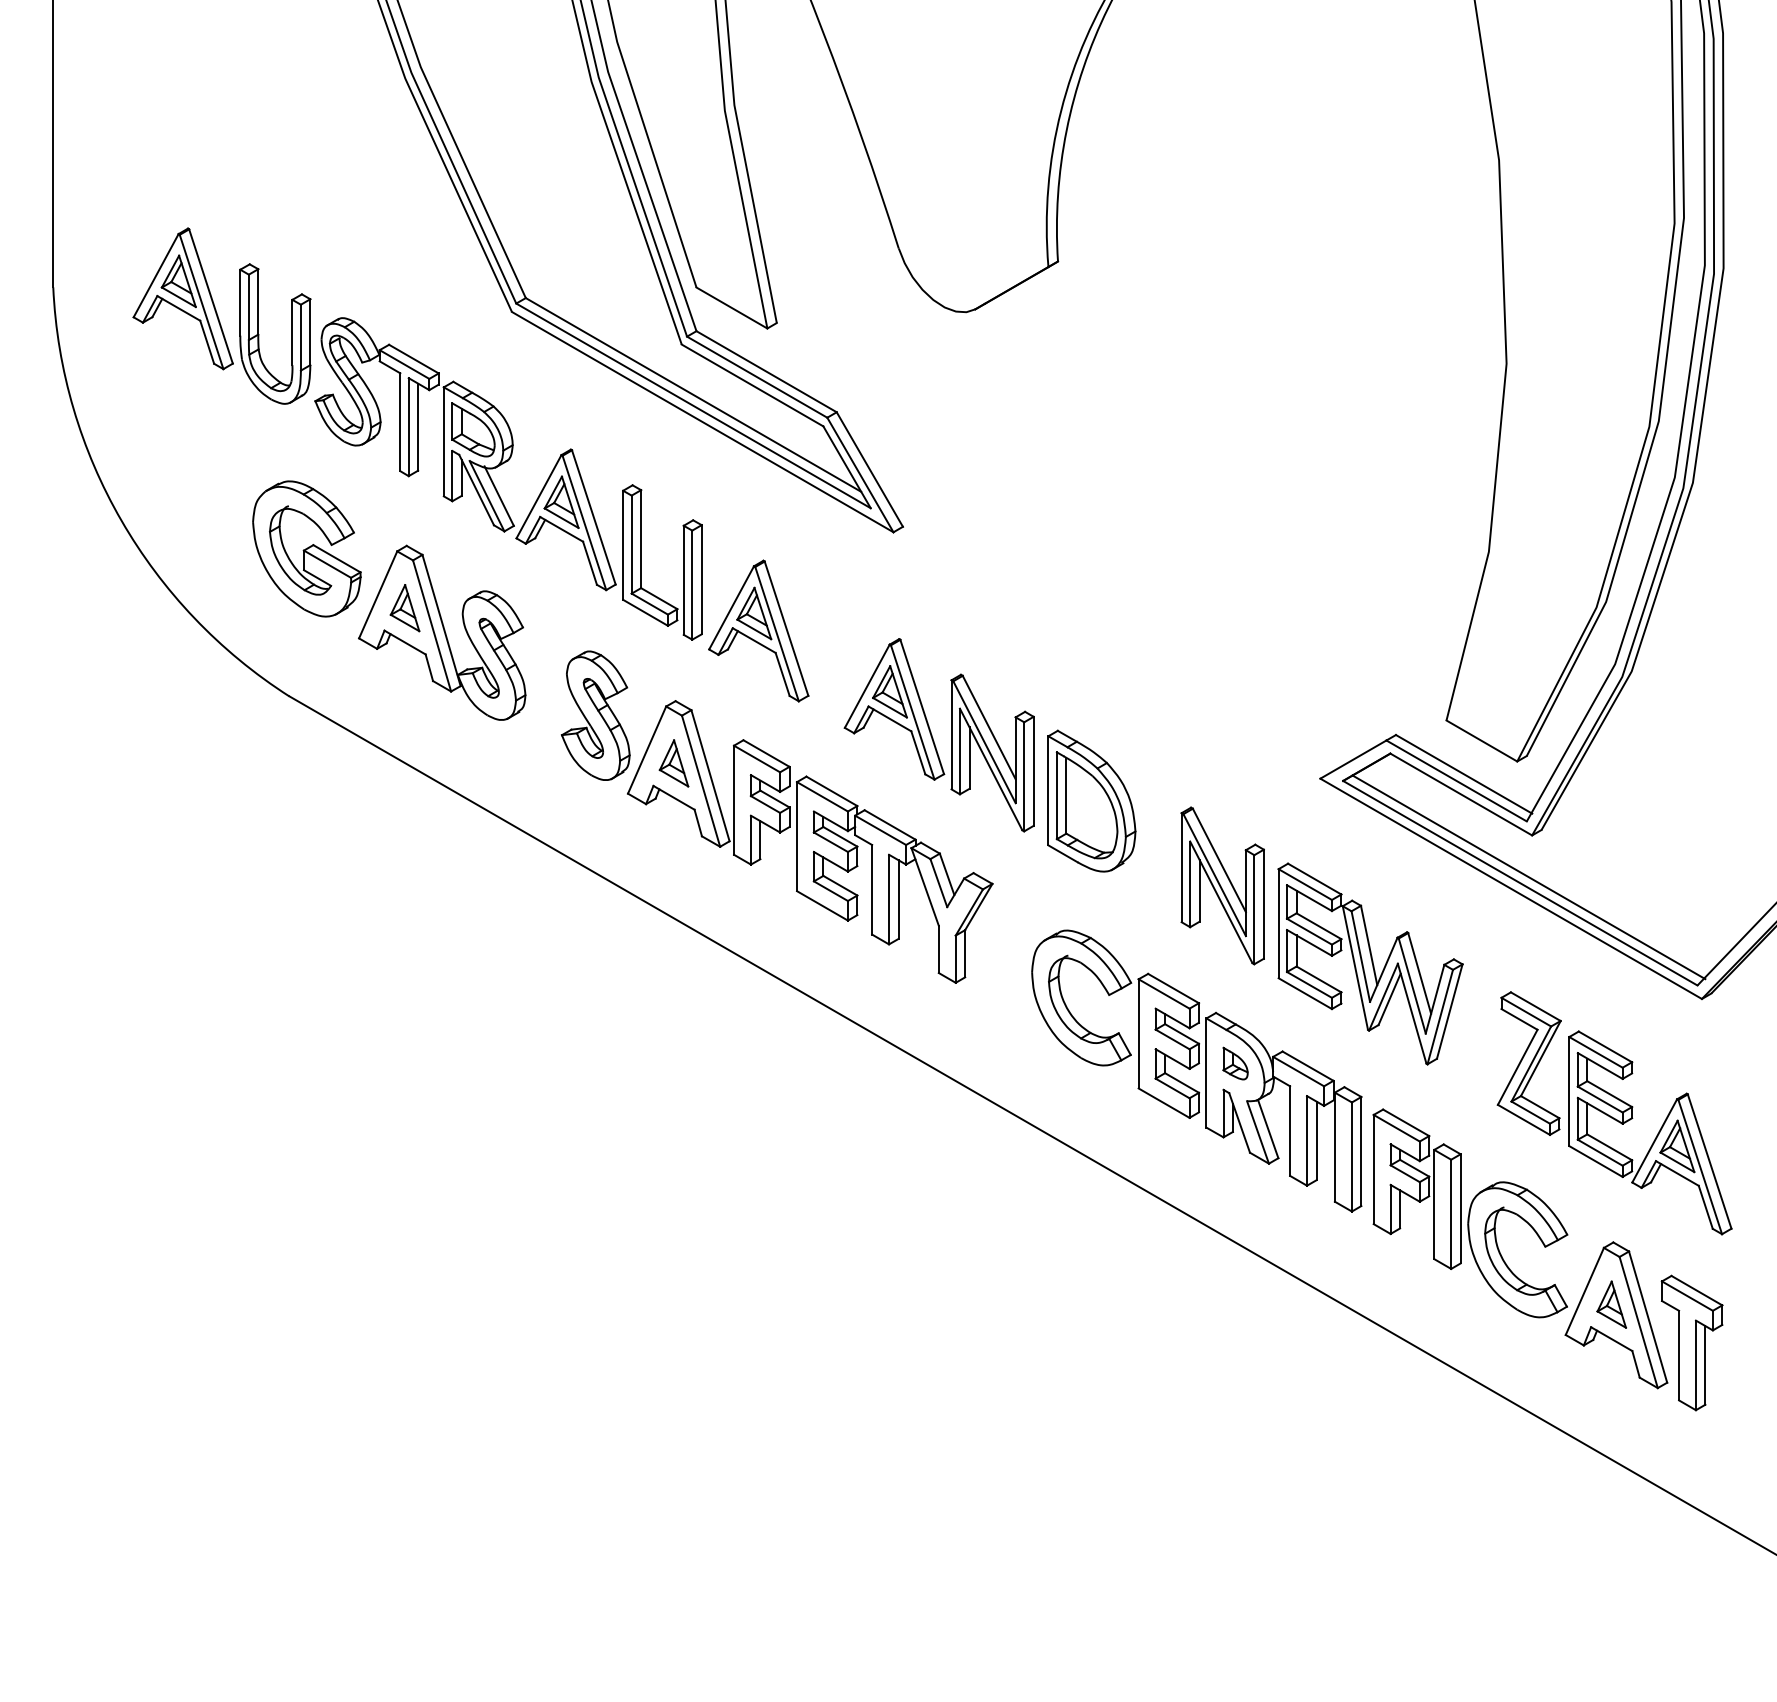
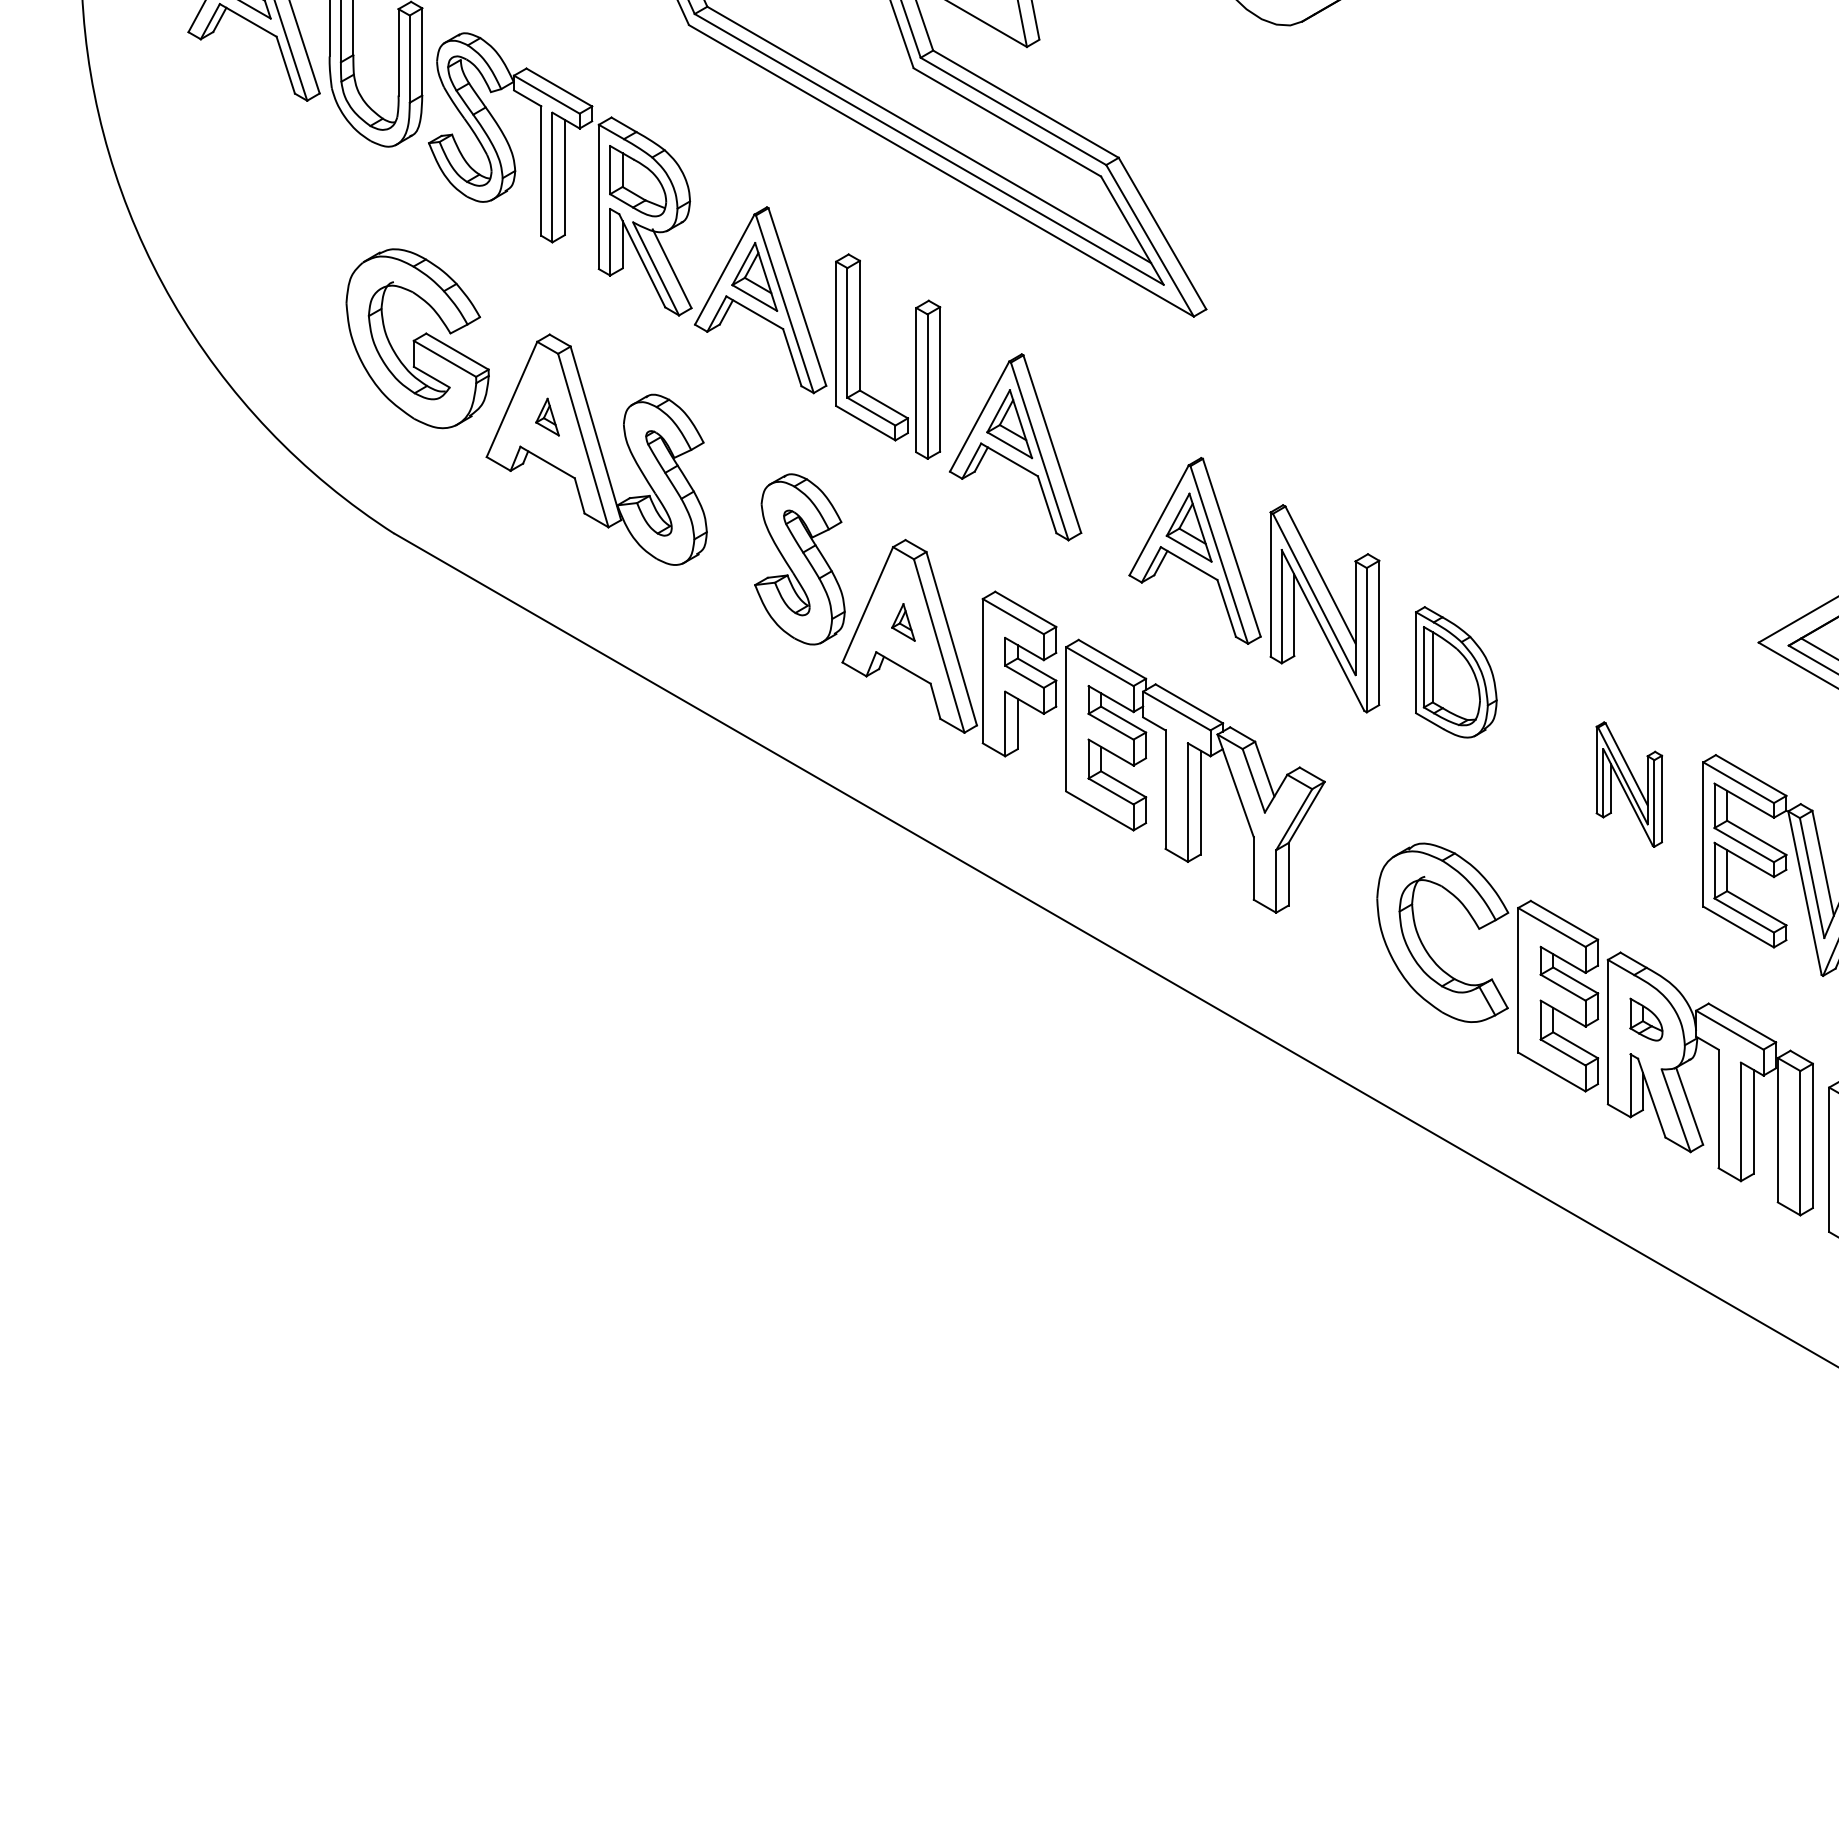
part: (404, 608) -> (546, 417), size x0.6
part: (673, 763) -> (902, 622), size x0.6
part: (1091, 800) -> (1455, 671), size x0.7
part: (1222, 885) -> (1629, 783), size x0.6

